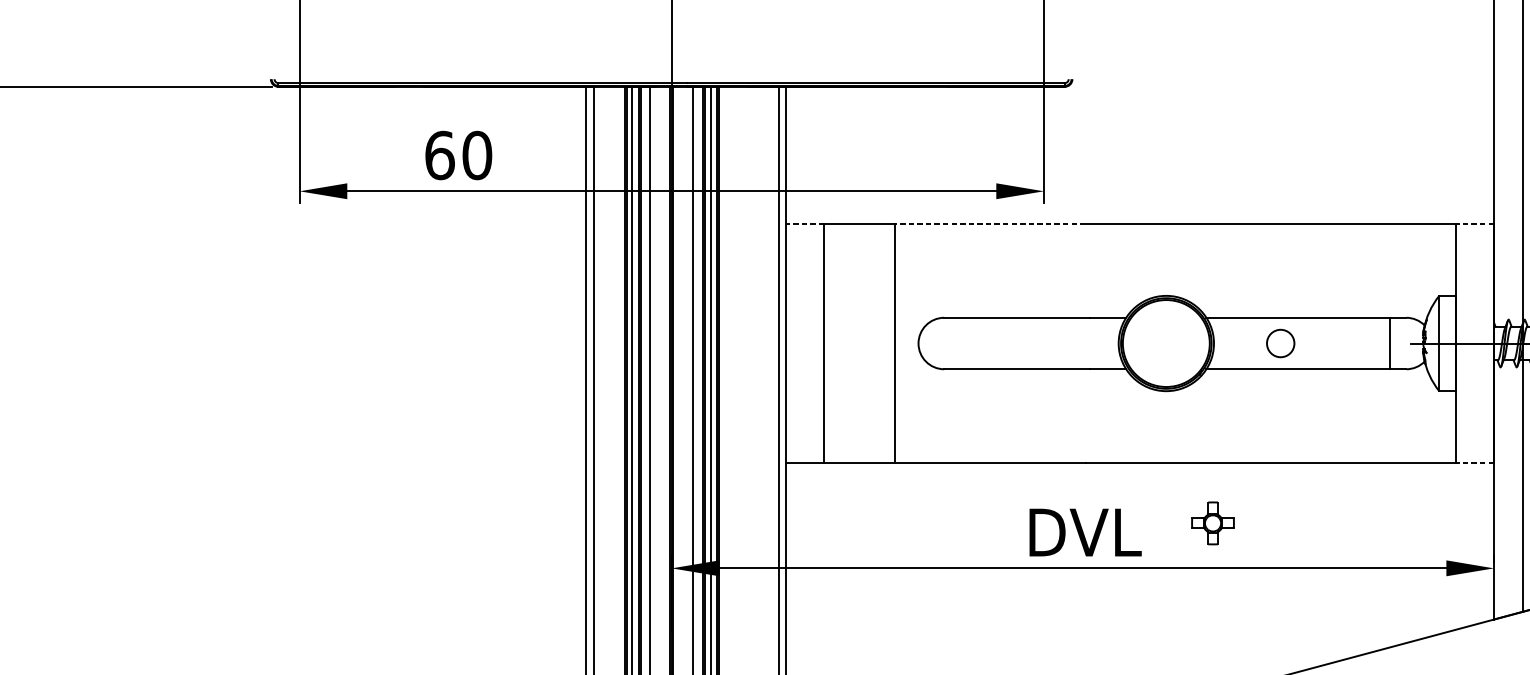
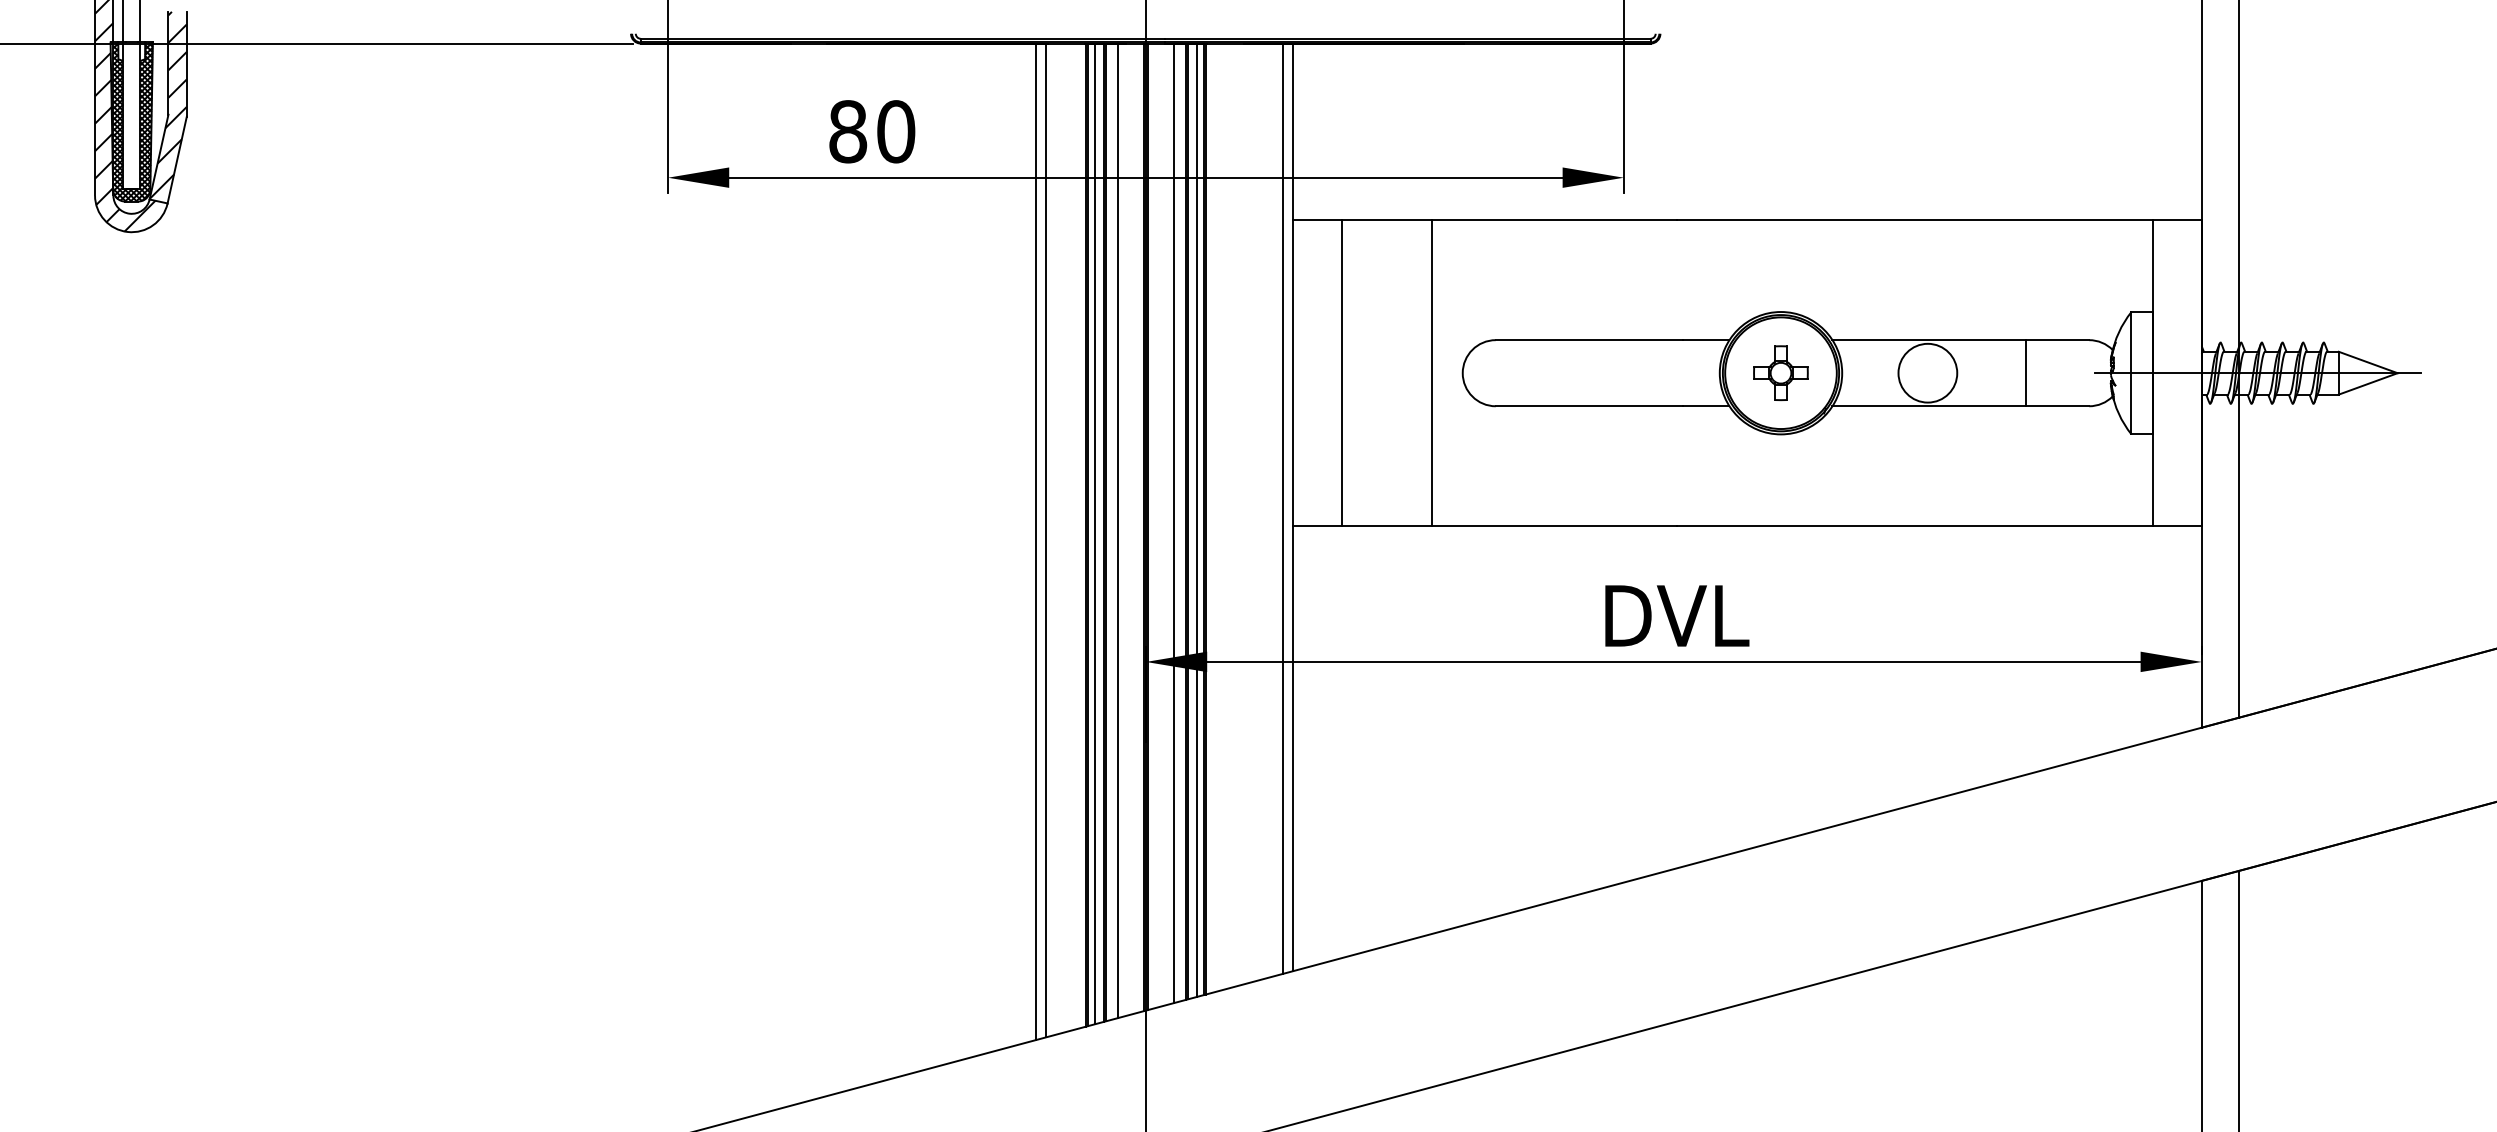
text: (440, 155) -> (848, 131), 60 -> 80
line: (804, 224) -> (1316, 220), dashed -> solid
line: (989, 224) -> (1554, 220), dashed -> solid
line: (1474, 224) -> (2176, 220), dashed -> solid
circle: (1280, 342) -> (1927, 372), size x1.67
line: (1390, 343) -> (2025, 373), moved
line: (1474, 462) -> (2176, 526), dashed -> solid
part: (1212, 523) -> (1780, 373), moved

